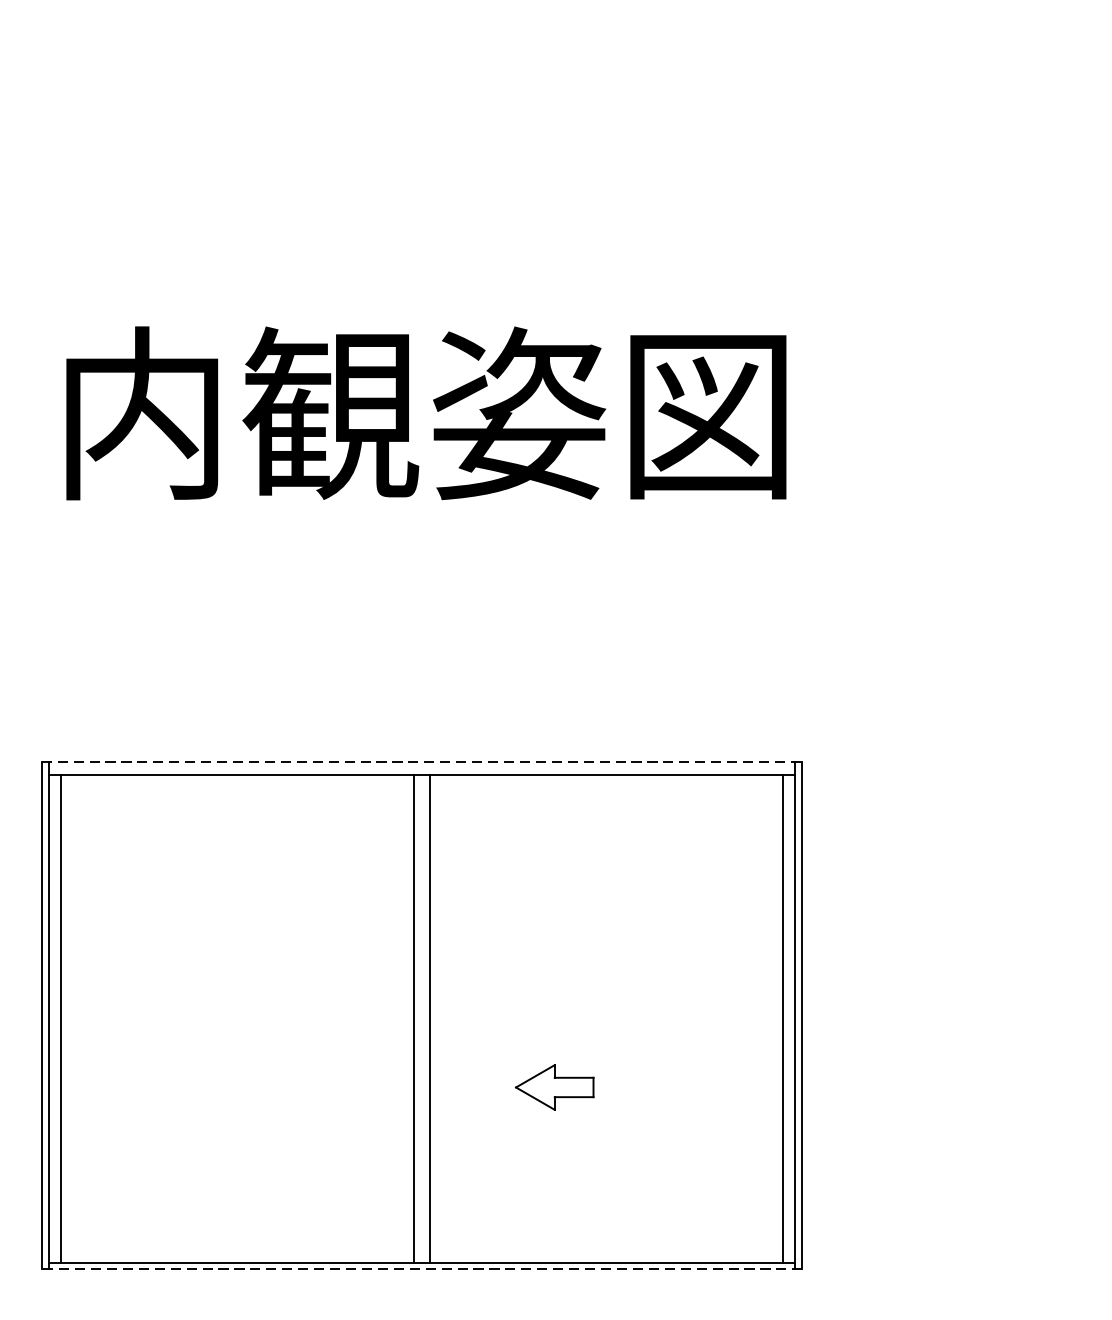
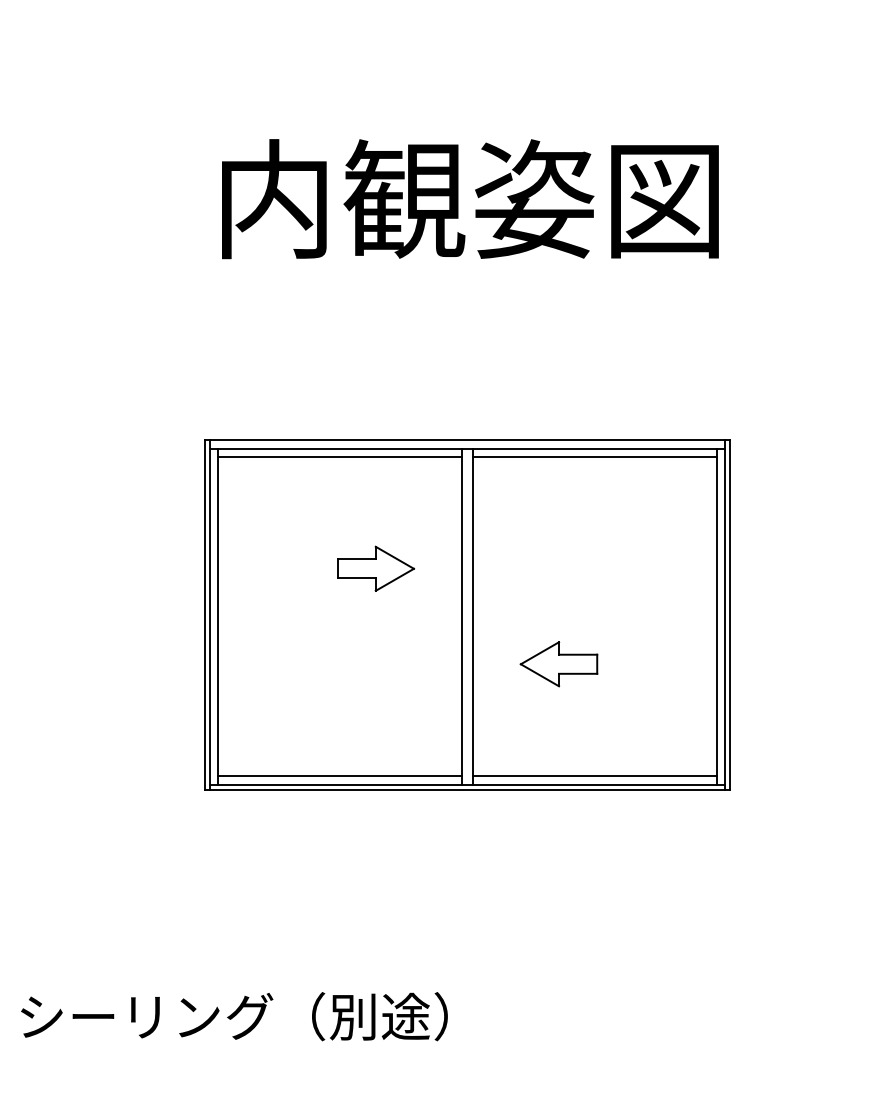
line: (422, 761) -> (467, 439), dashed -> solid
line: (236, 787) -> (339, 457), added
line: (606, 787) -> (594, 457), added
part: (288, 948) -> (375, 568), added
part: (554, 1087) -> (558, 664), size x1.43
line: (236, 1248) -> (339, 775), added
line: (606, 1248) -> (594, 775), added
line: (420, 1268) -> (466, 789), dashed -> solid

